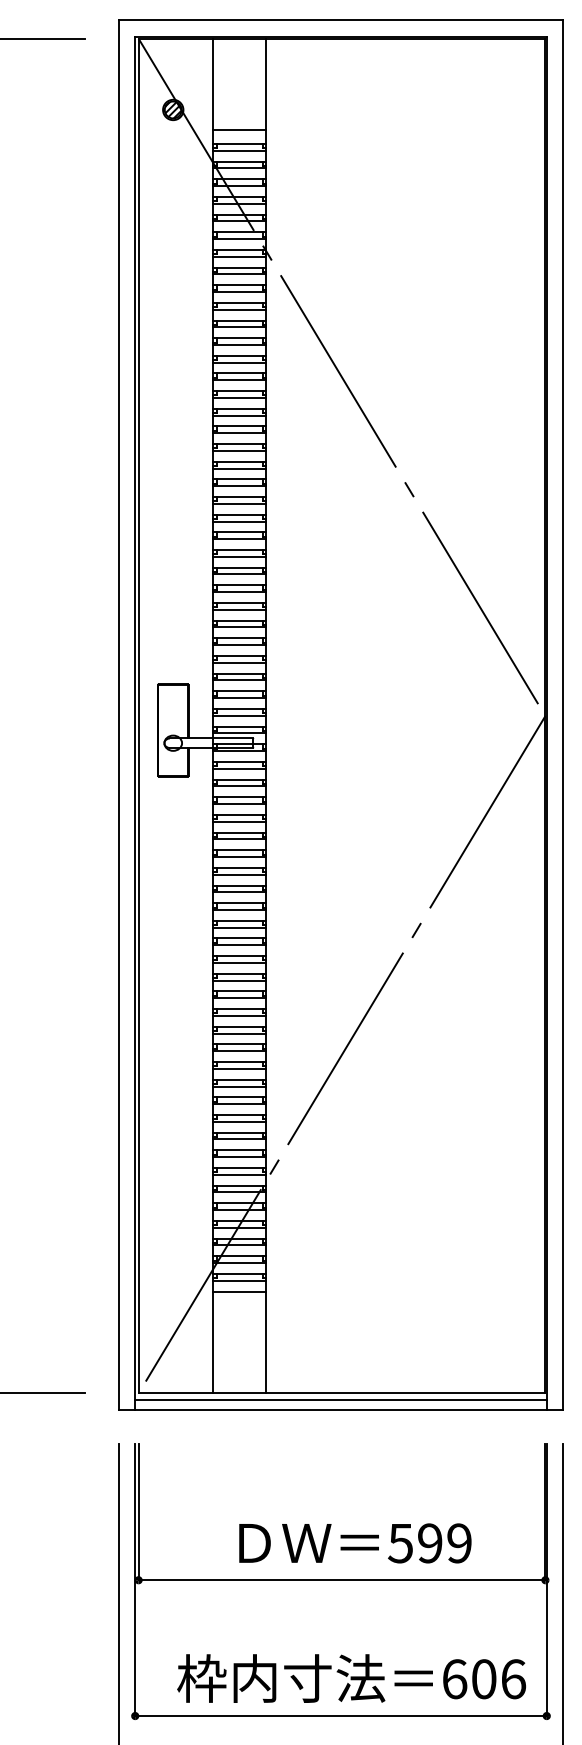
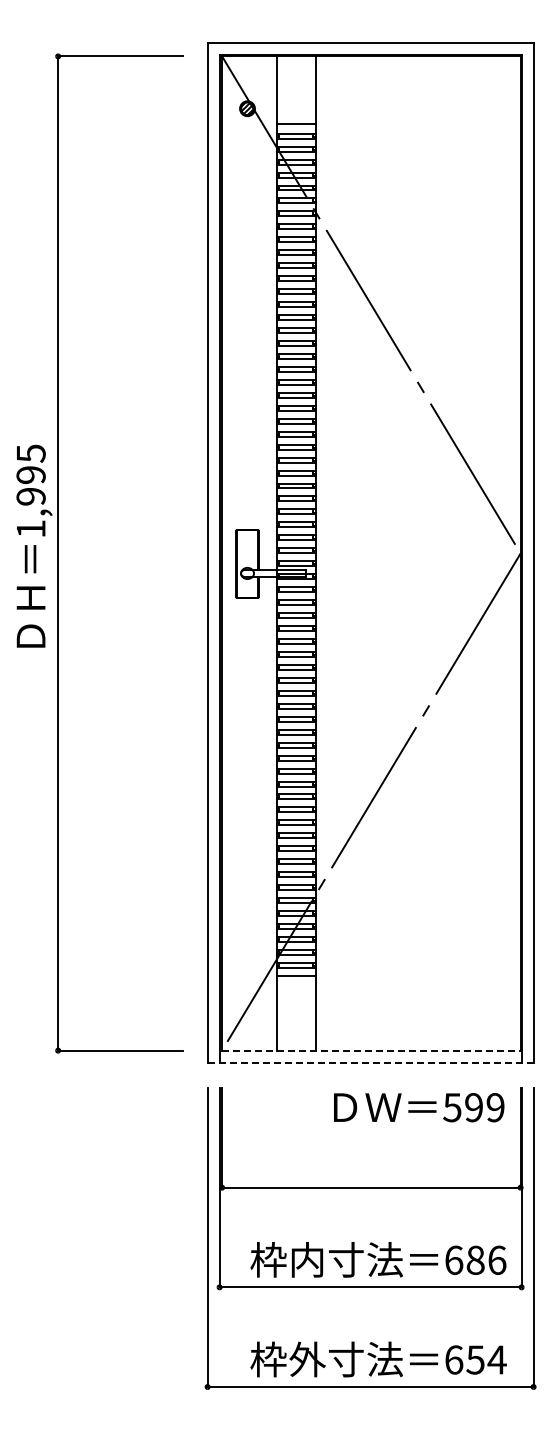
line: (342, 1393) -> (371, 1050), solid -> dashed
line: (340, 1400) -> (370, 1055), removed
line: (340, 1411) -> (370, 1063), solid -> dashed
text: (355, 1543) -> (419, 1107), moved
text: (483, 1679) -> (475, 1260), 606 -> 686

